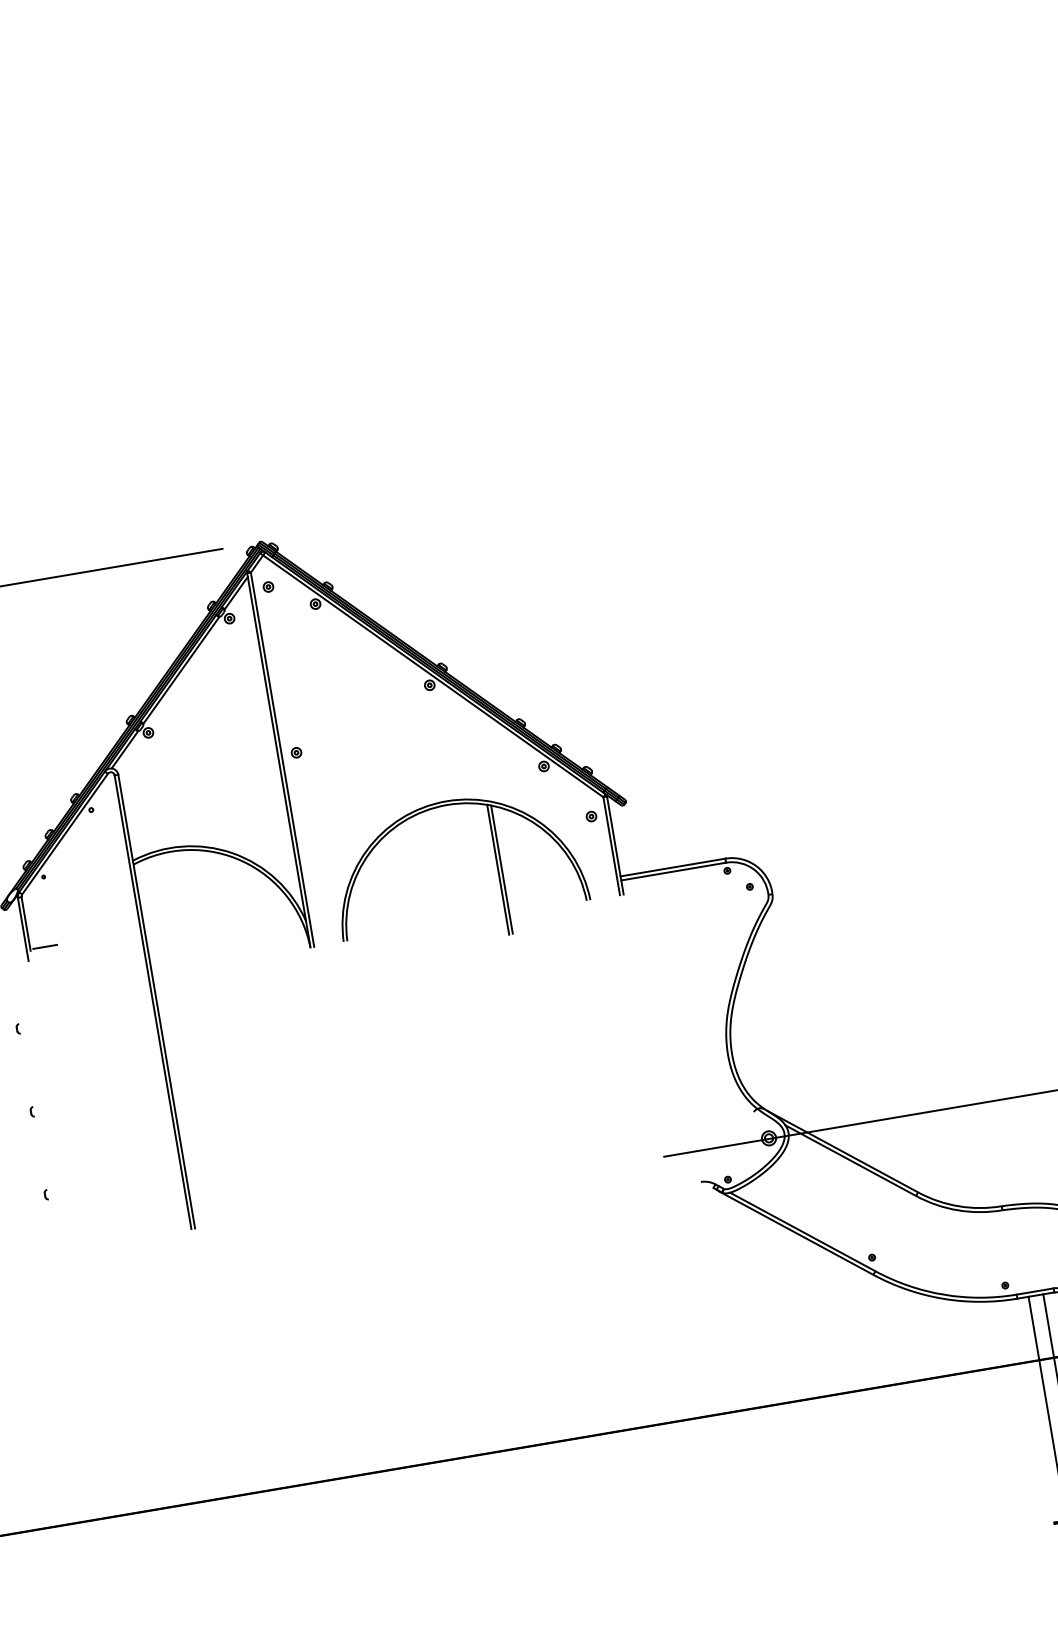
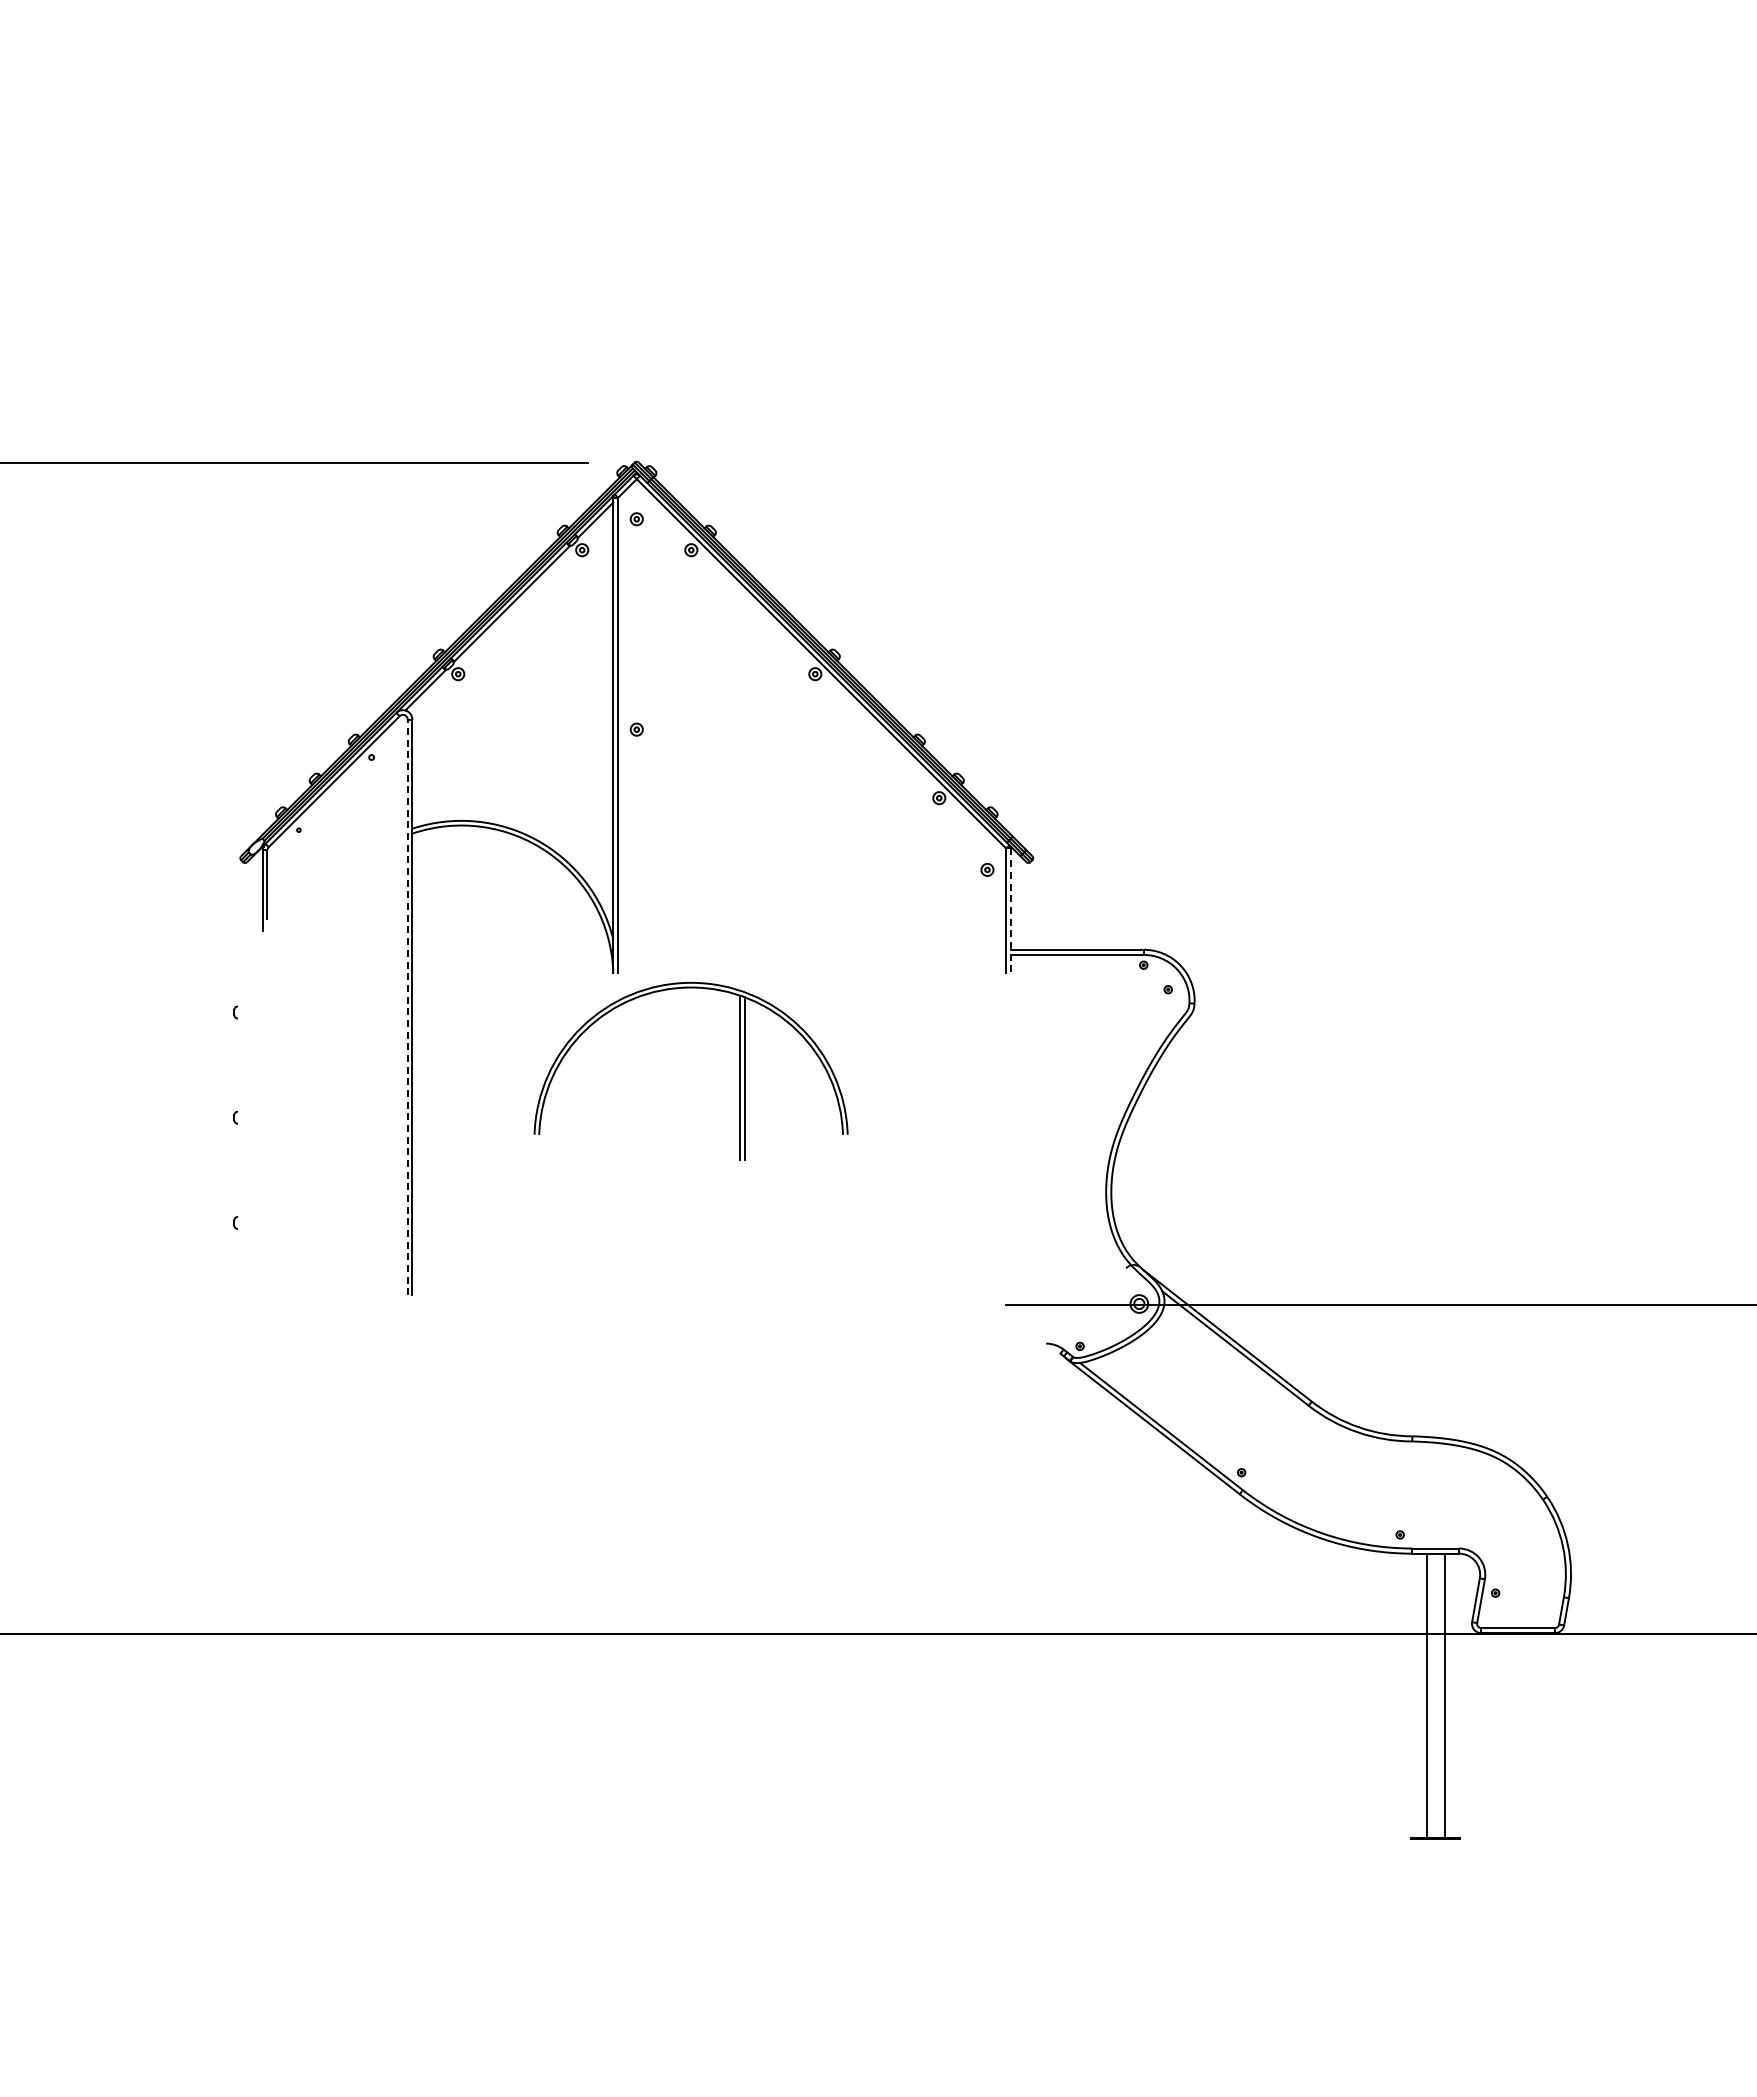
line: (615, 846) -> (1010, 911), solid -> dashed
part: (496, 864) -> (739, 1071), moved
line: (45, 946) -> (286, 916), removed
line: (152, 1002) -> (407, 1007), solid -> dashed

